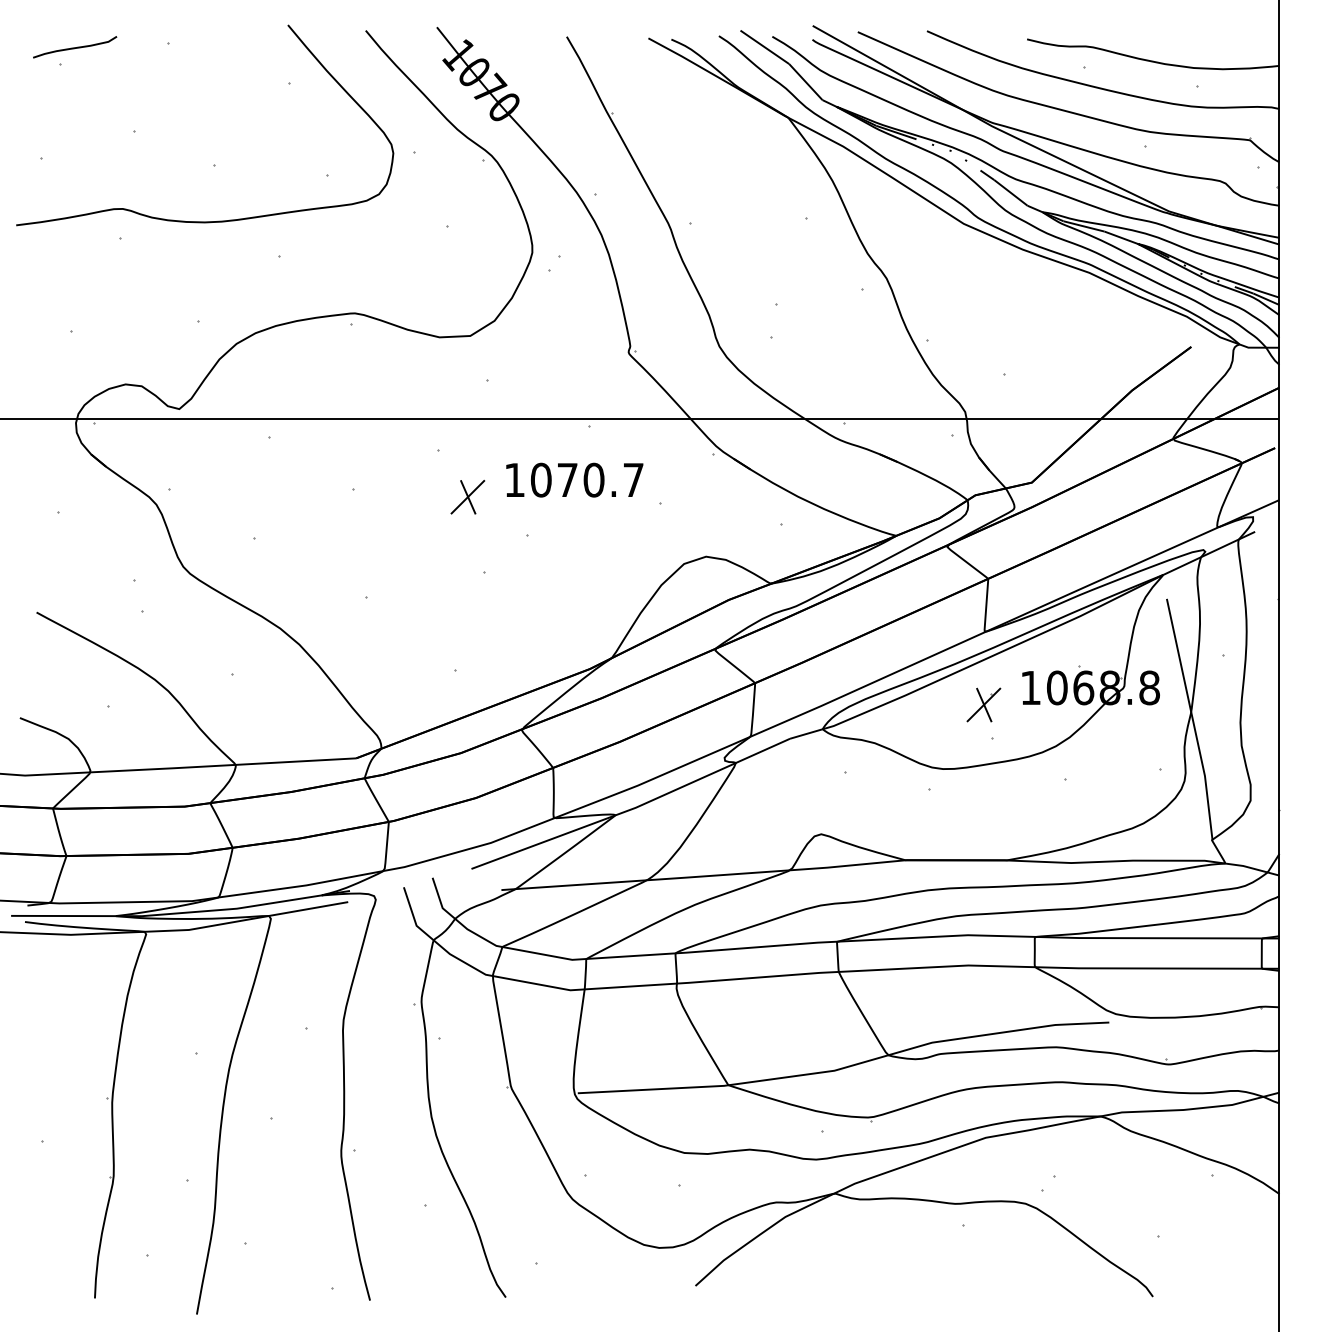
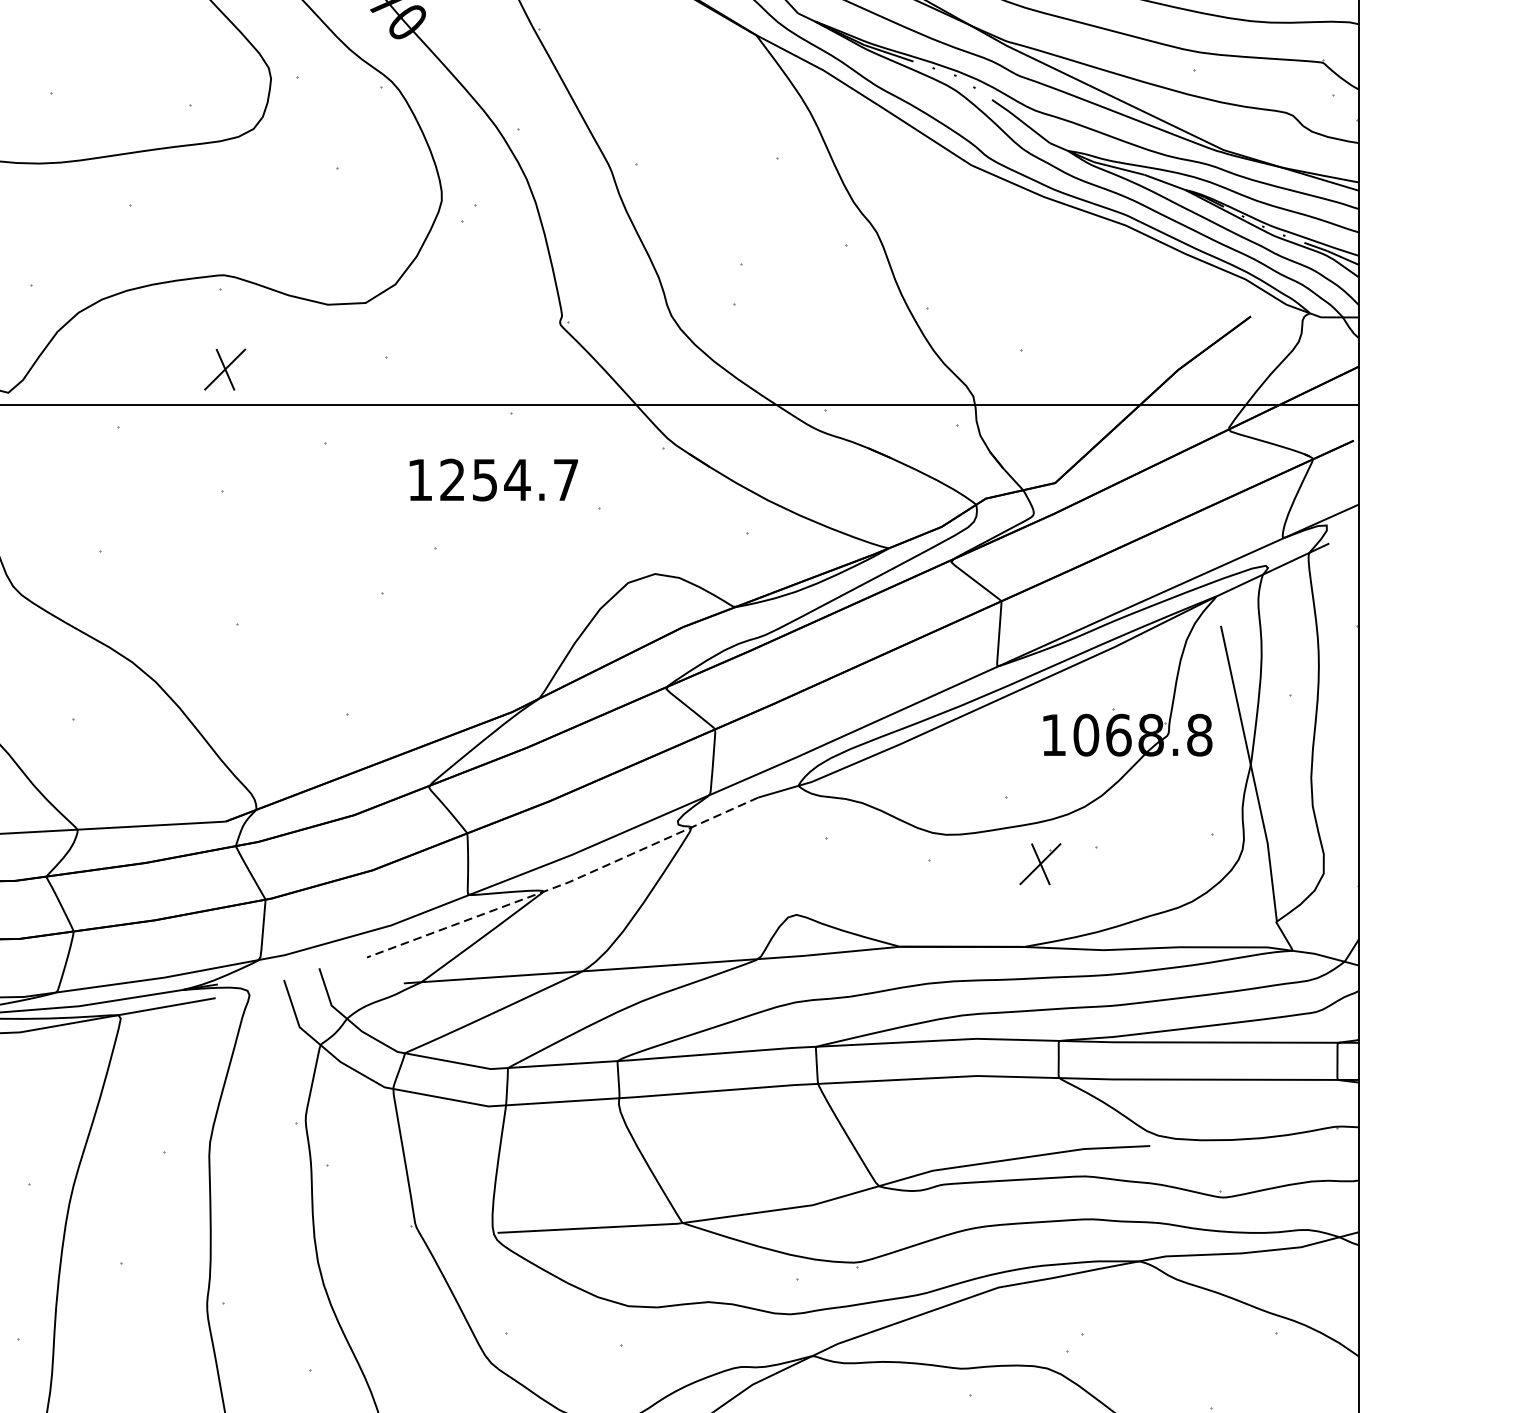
text: (567, 479) -> (484, 479), 1070.7 -> 1254.7
part: (467, 496) -> (224, 368), moved
part: (983, 704) -> (1039, 863), moved
line: (633, 808) -> (565, 883), solid -> dashed

